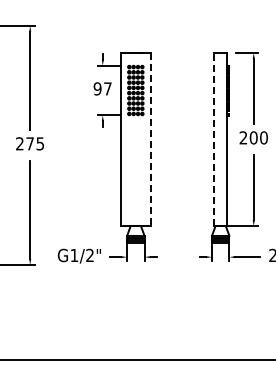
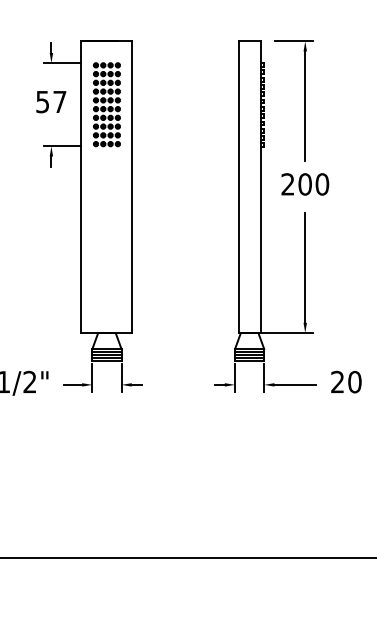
text: (97, 88) -> (42, 101), 97 -> 57
line: (151, 139) -> (133, 187), dashed -> solid
line: (214, 139) -> (239, 187), dashed -> solid

